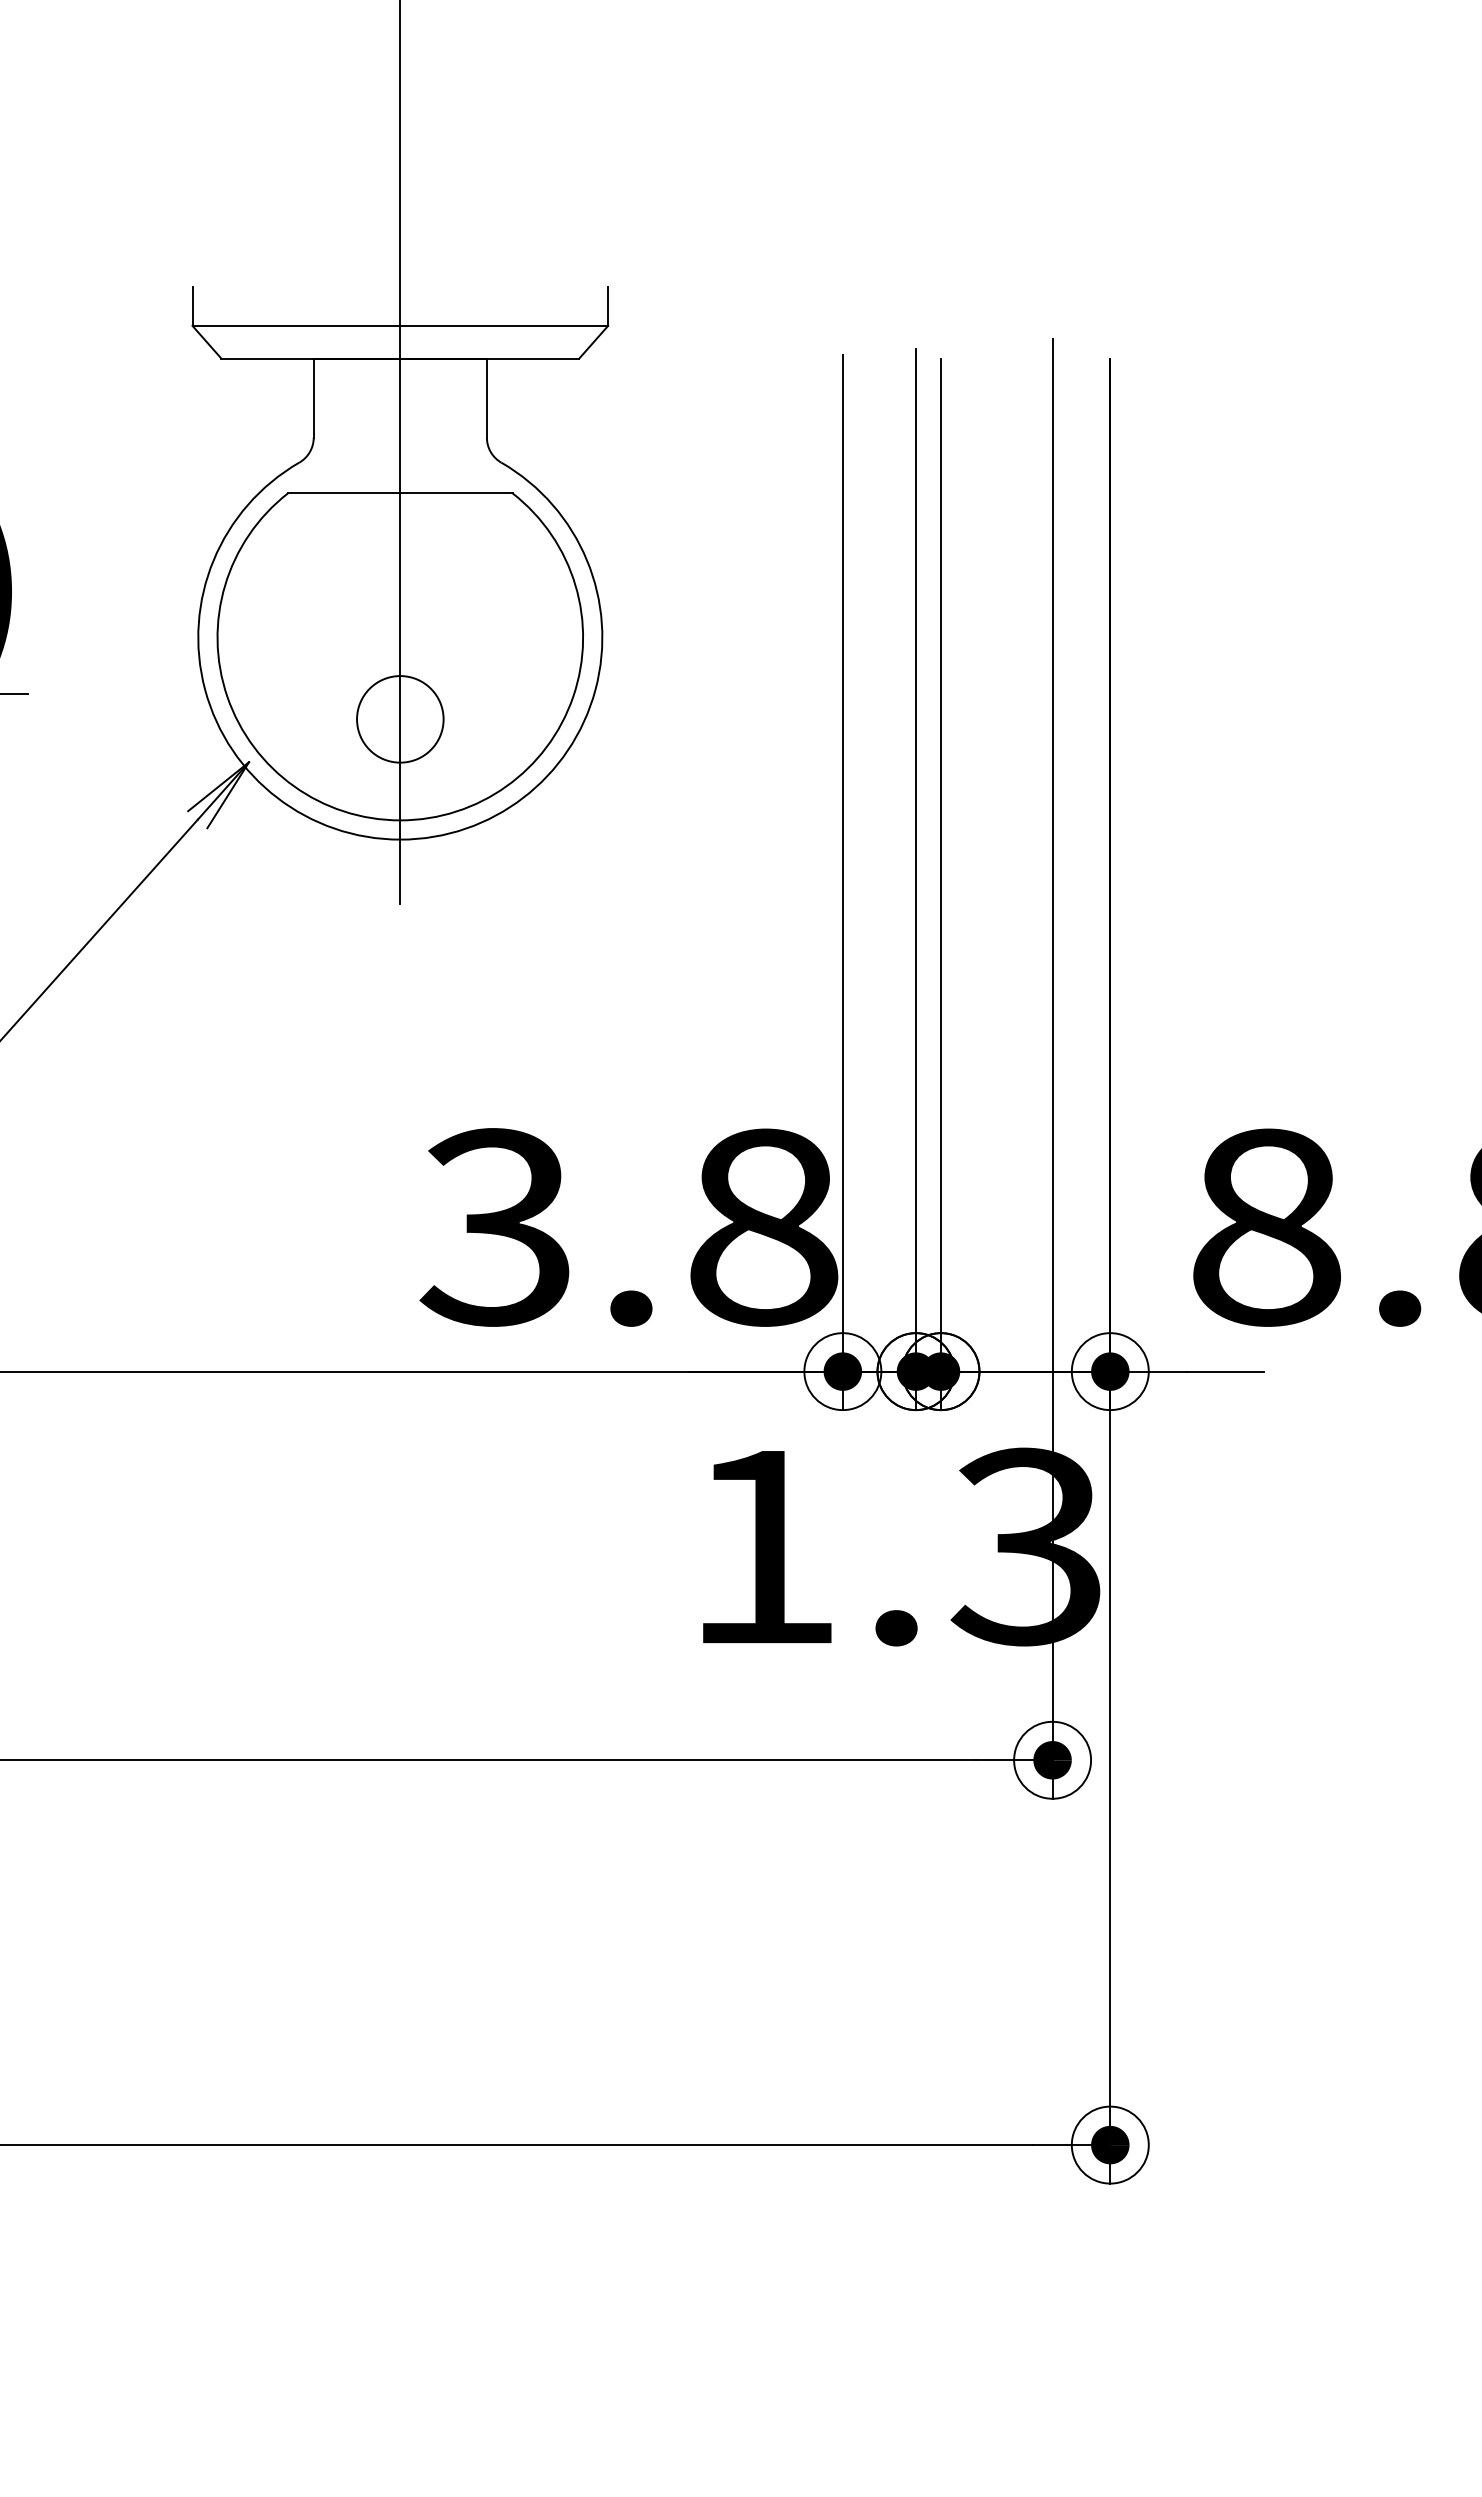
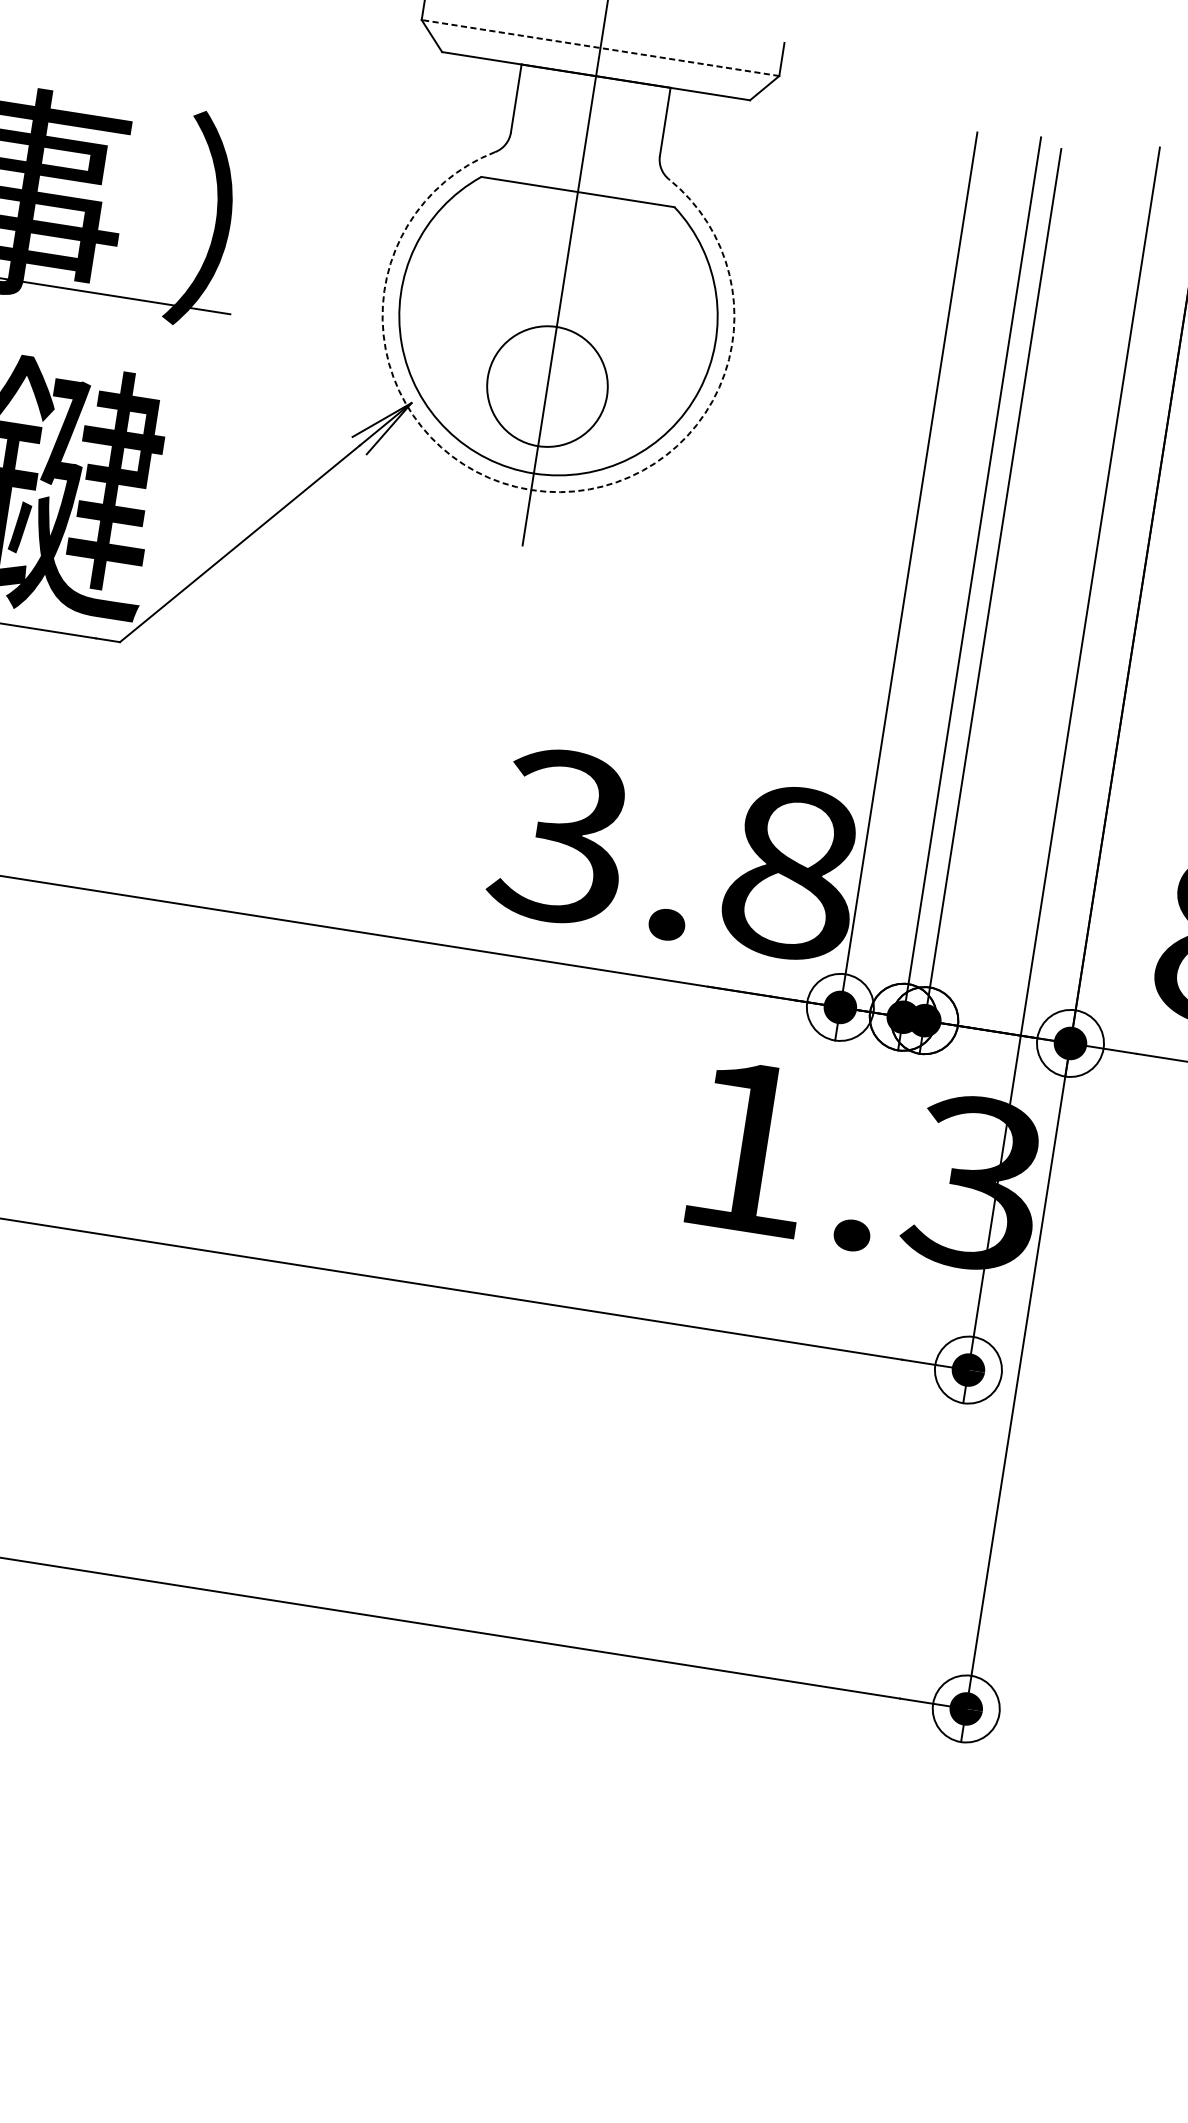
line: (400, 325) -> (600, 47), solid -> dashed
circle: (400, 719) -> (547, 386), size x1.6
arc: (400, 839) -> (531, 489), solid -> dashed

